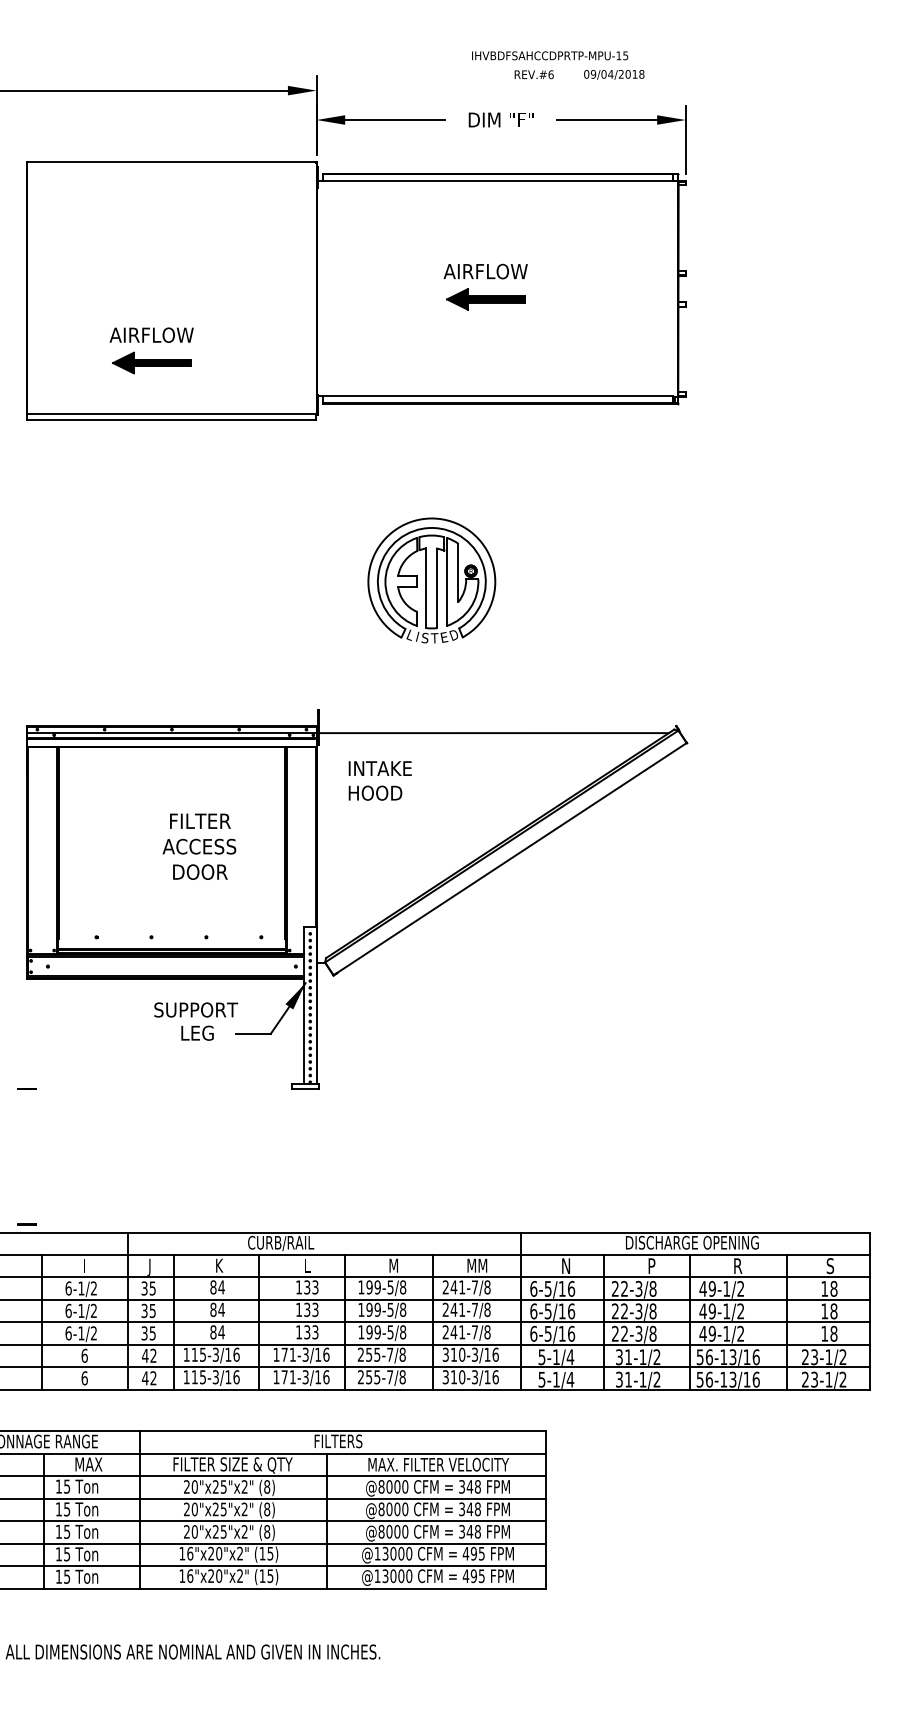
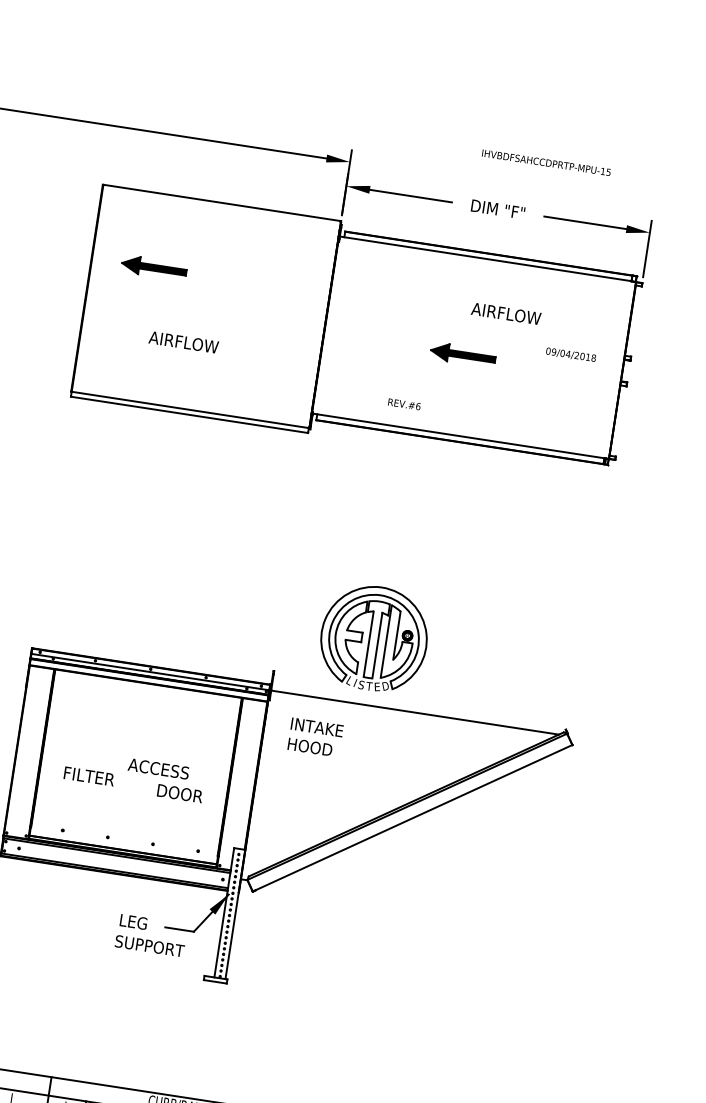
text: (533, 74) -> (403, 404), moved
text: (614, 74) -> (571, 354), moved
text: (485, 271) -> (506, 313), moved
part: (151, 362) -> (153, 267), moved
part: (431, 580) -> (373, 638), moved
text: (200, 820) -> (89, 775), moved
text: (200, 871) -> (180, 793), moved
text: (196, 1009) -> (150, 945), moved

